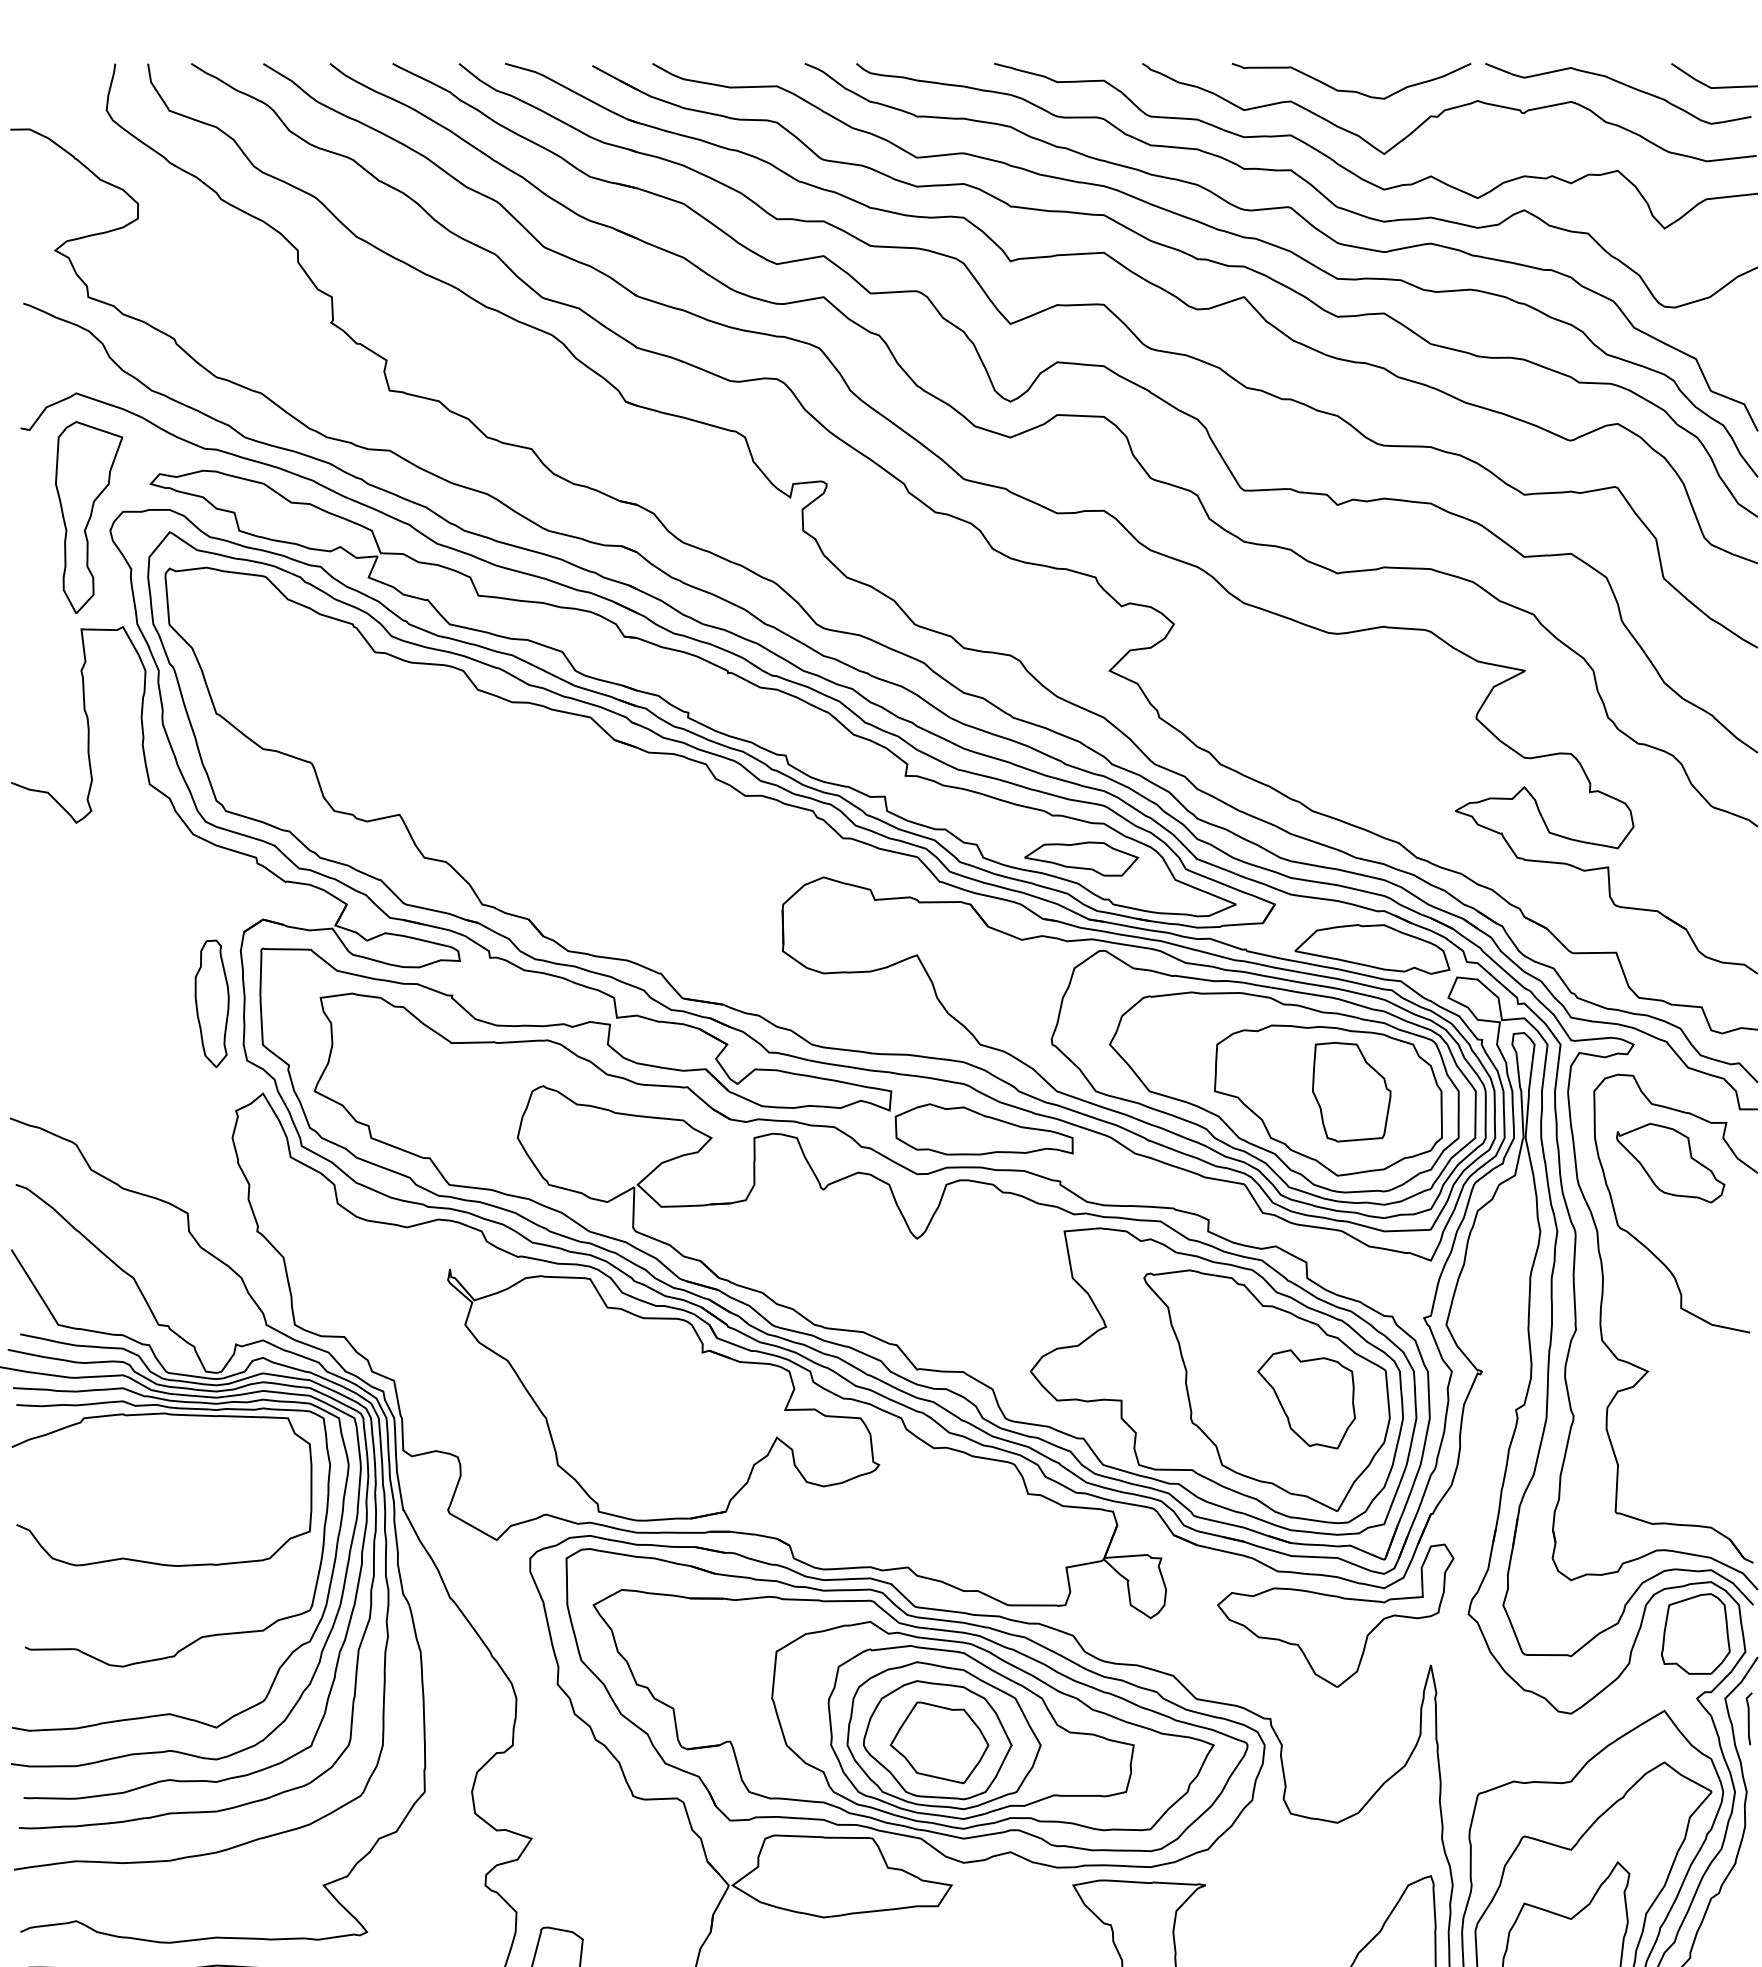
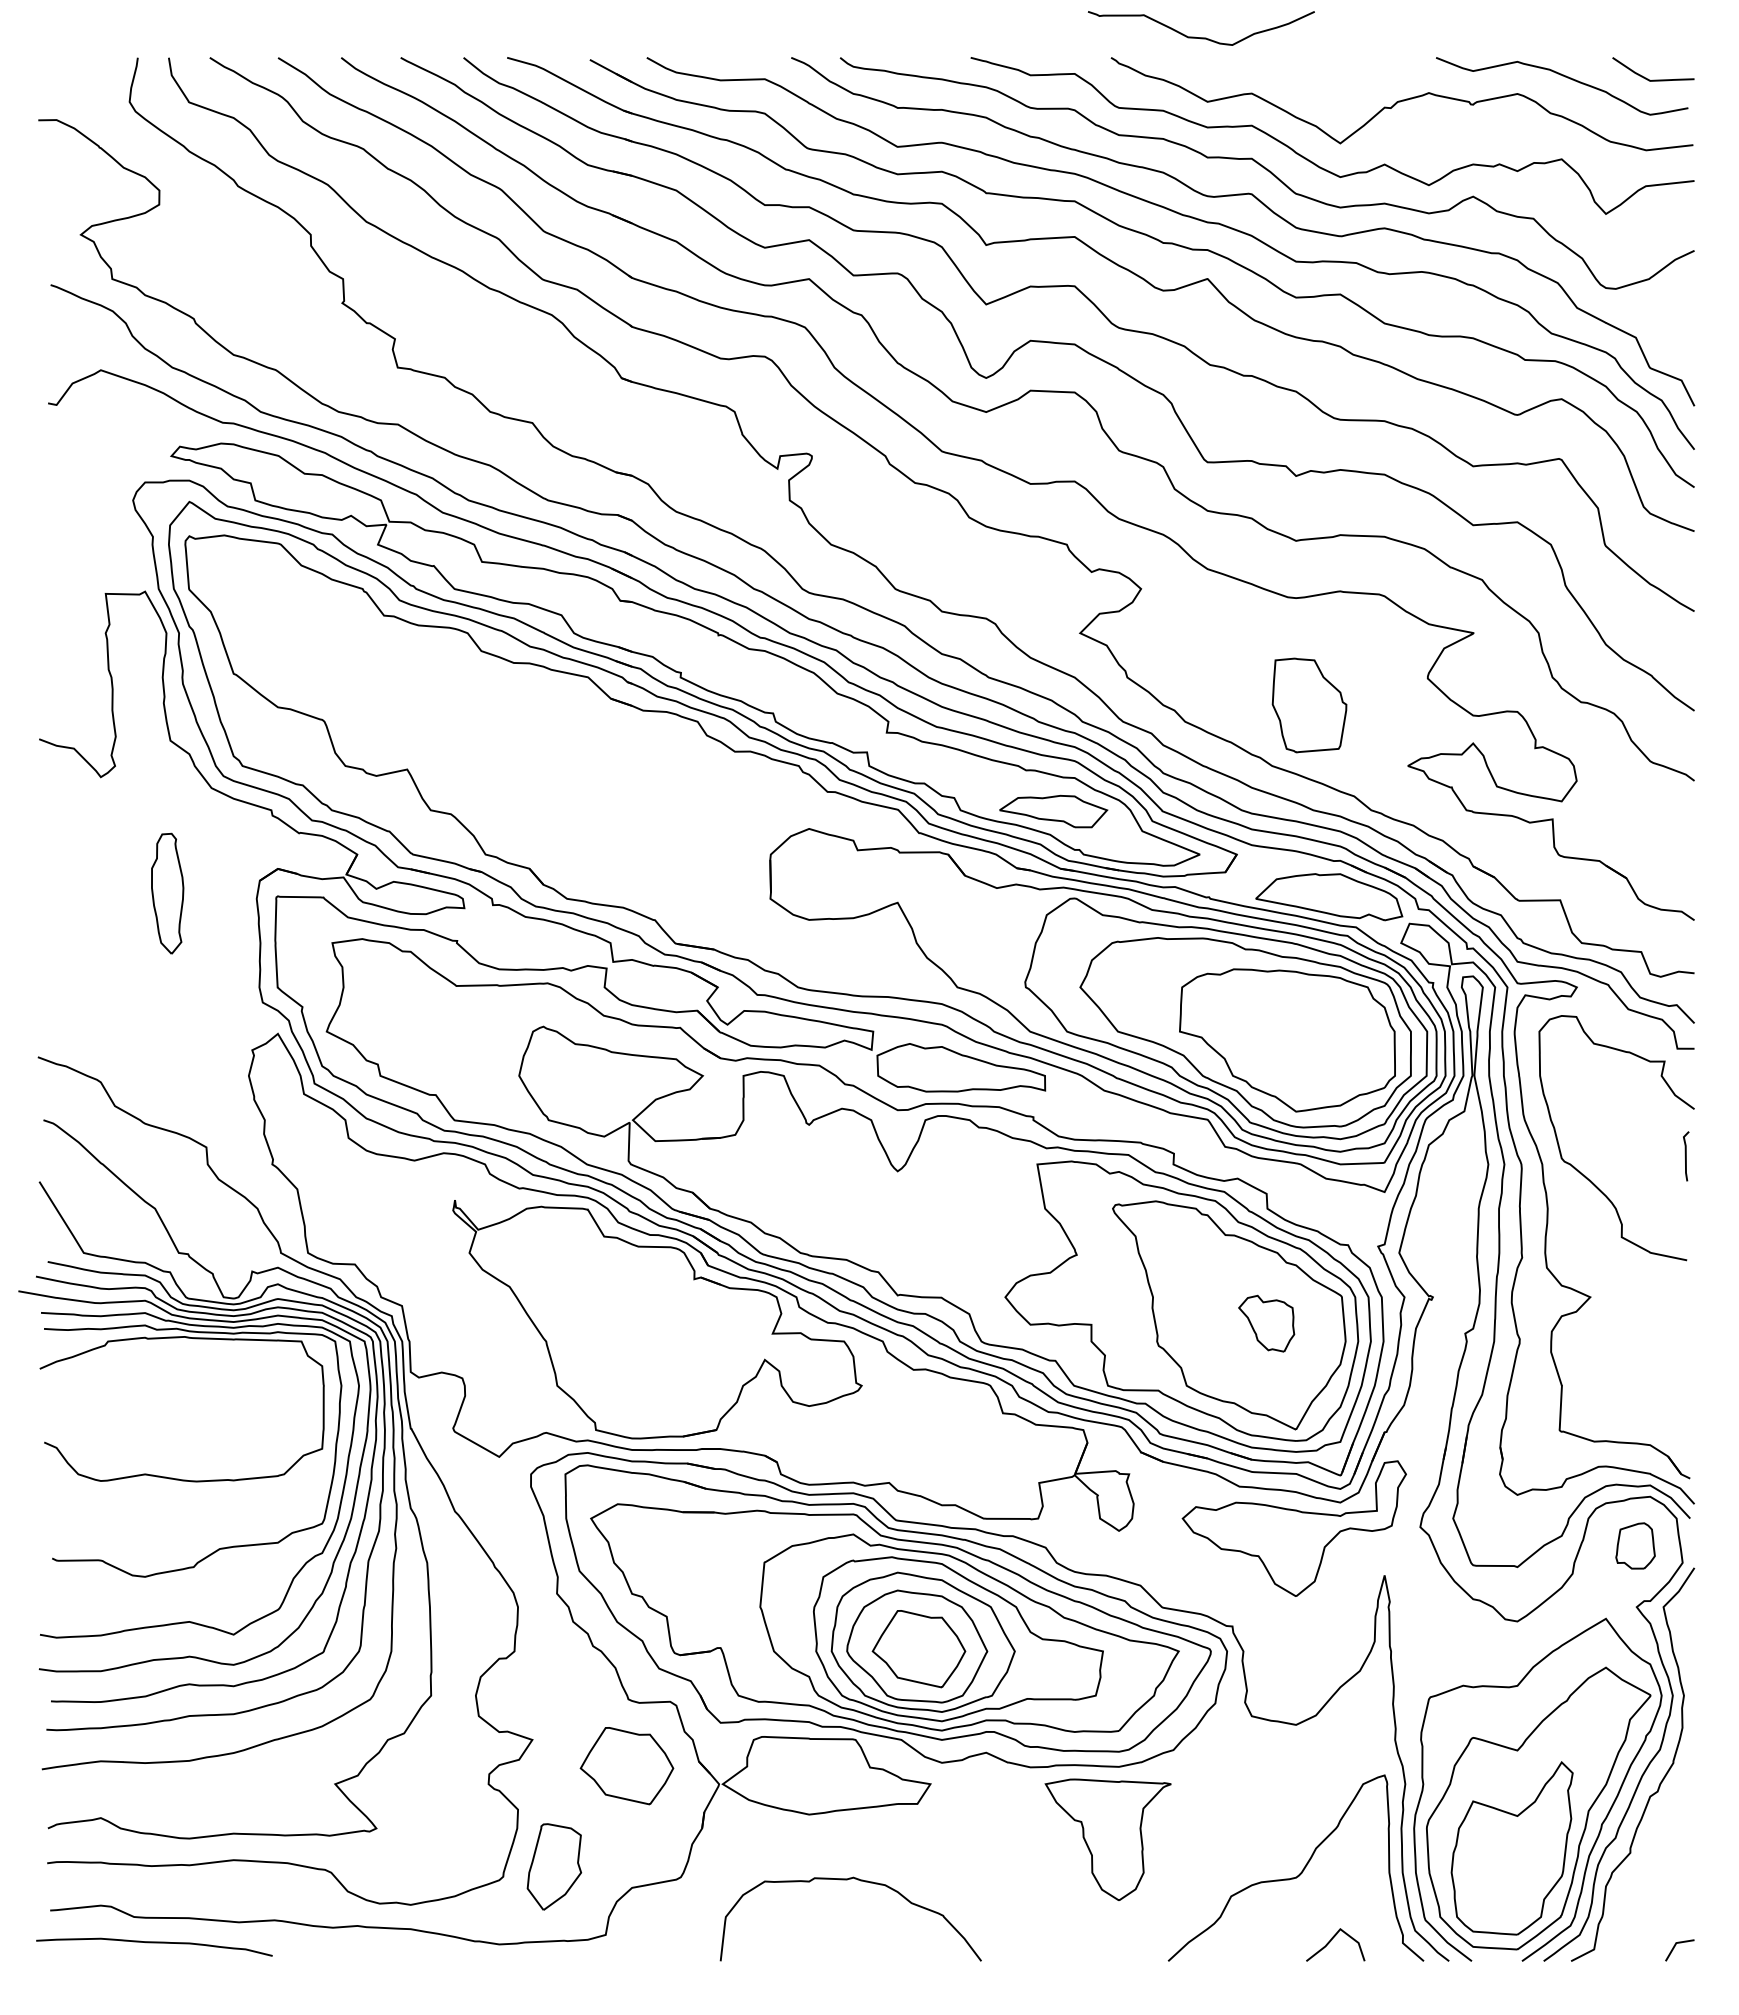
curve: (1351, 90) -> (1201, 37), moved
part: (88, 517) -> (112, 487), removed
part: (212, 1003) -> (167, 893), moved
part: (1351, 1092) -> (1309, 705), moved
part: (1670, 1162) -> (1611, 1099), removed
part: (1306, 1399) -> (1266, 1323), size x0.6
part: (1695, 1633) -> (1635, 1545), size x0.6
line: (1749, 1719) -> (1686, 1156), moved
part: (630, 1866) -> (626, 1766), added

